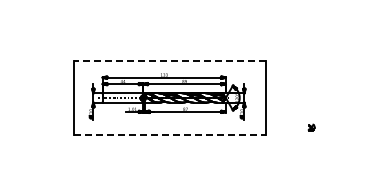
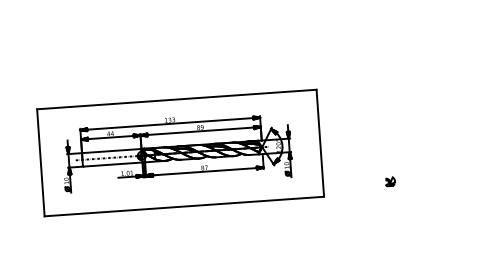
line: (169, 61) -> (176, 99), dashed -> solid
line: (169, 134) -> (183, 206), dashed -> solid

